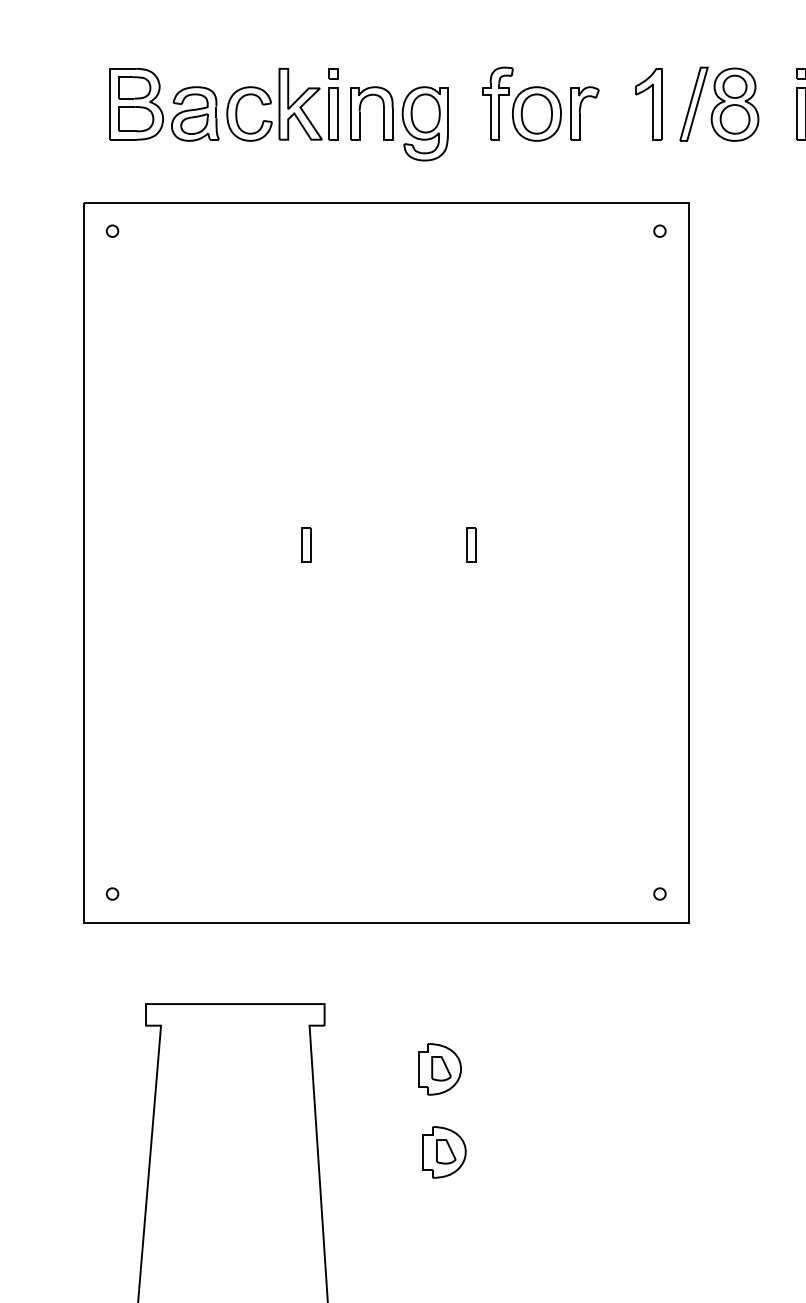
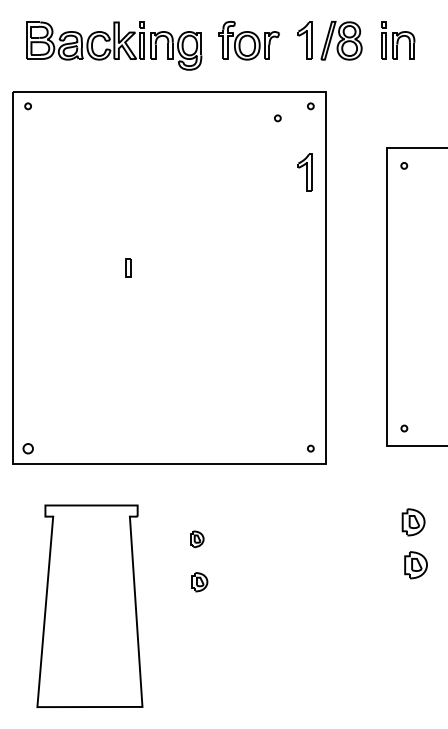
part: (595, 254) -> (277, 118), added
part: (647, 359) -> (304, 172), added
part: (471, 543) -> (213, 267), removed
part: (111, 893) -> (27, 448), size x1.6
part: (438, 1069) -> (196, 539), size x0.6
part: (444, 1153) -> (199, 582), size x0.7

